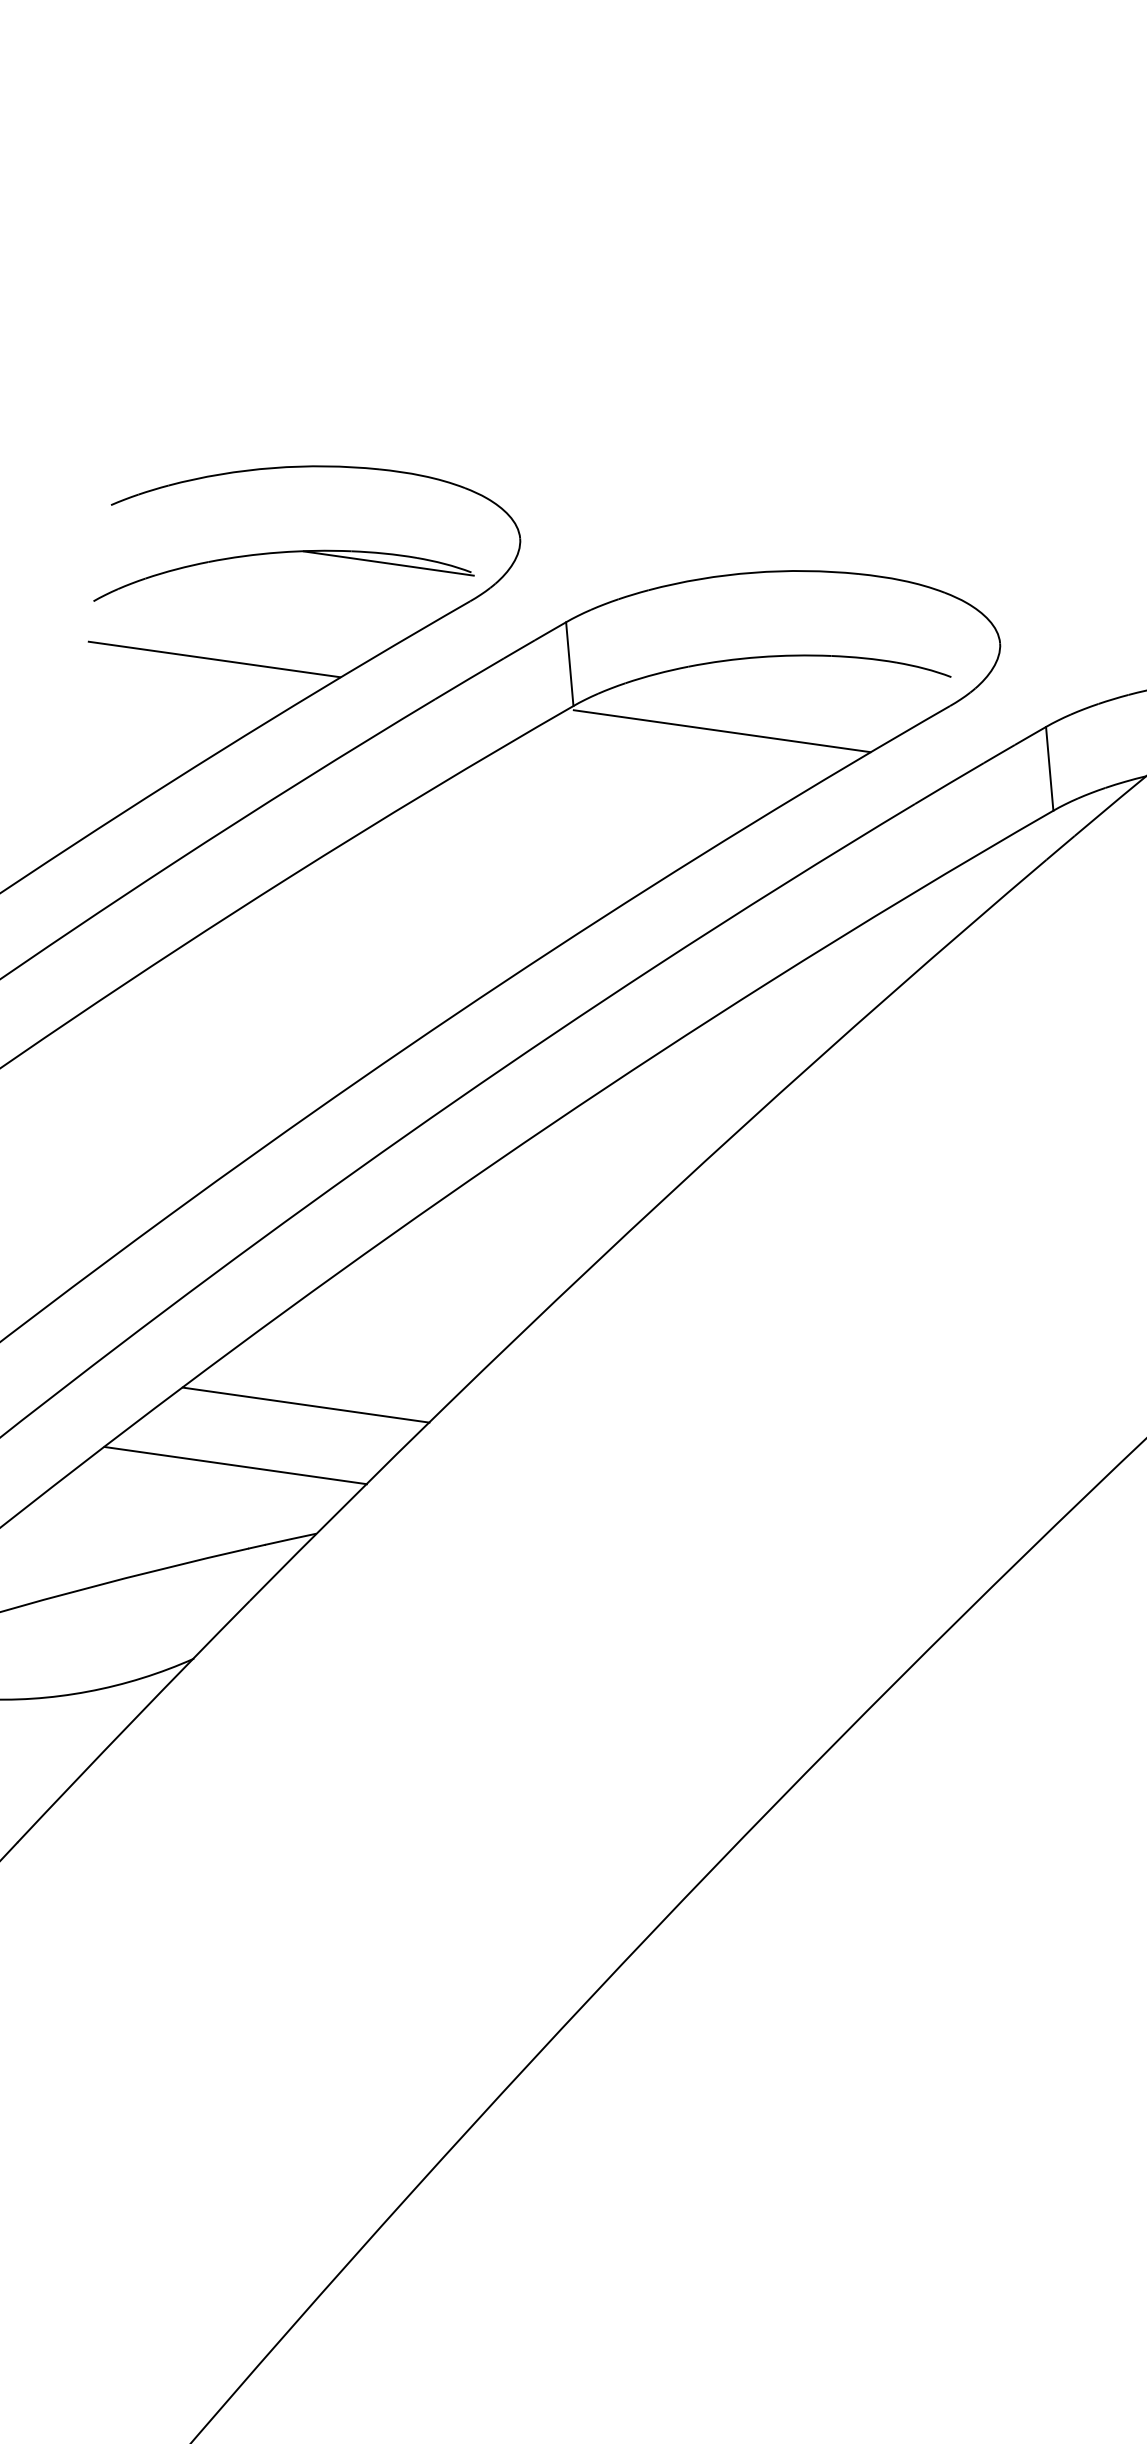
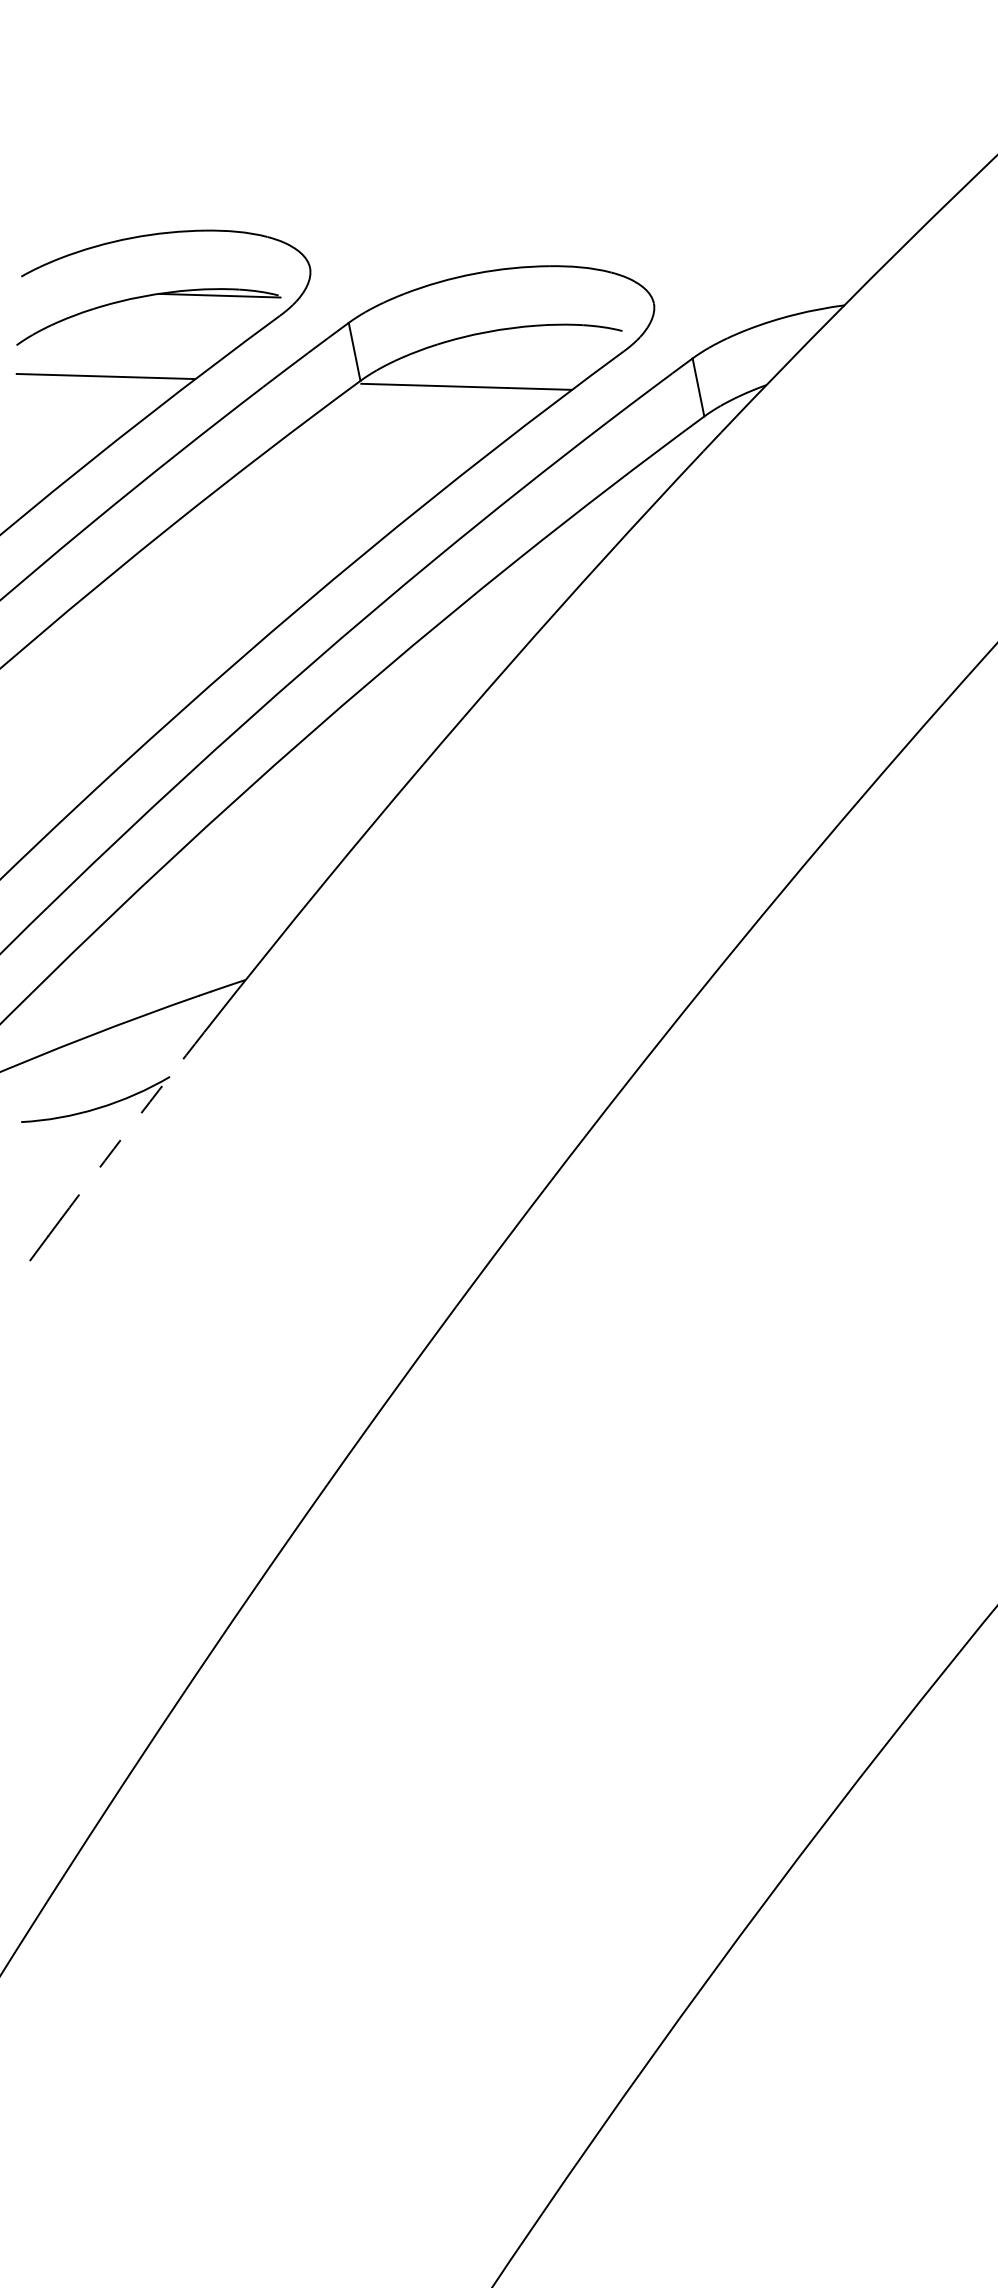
line: (304, 1404) -> (227, 890), removed
line: (235, 1465) -> (183, 938), removed
arc: (132, 1721) -> (131, 1125), solid -> dashed

